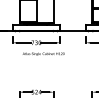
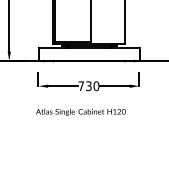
text: (43, 53) -> (80, 111), moved

